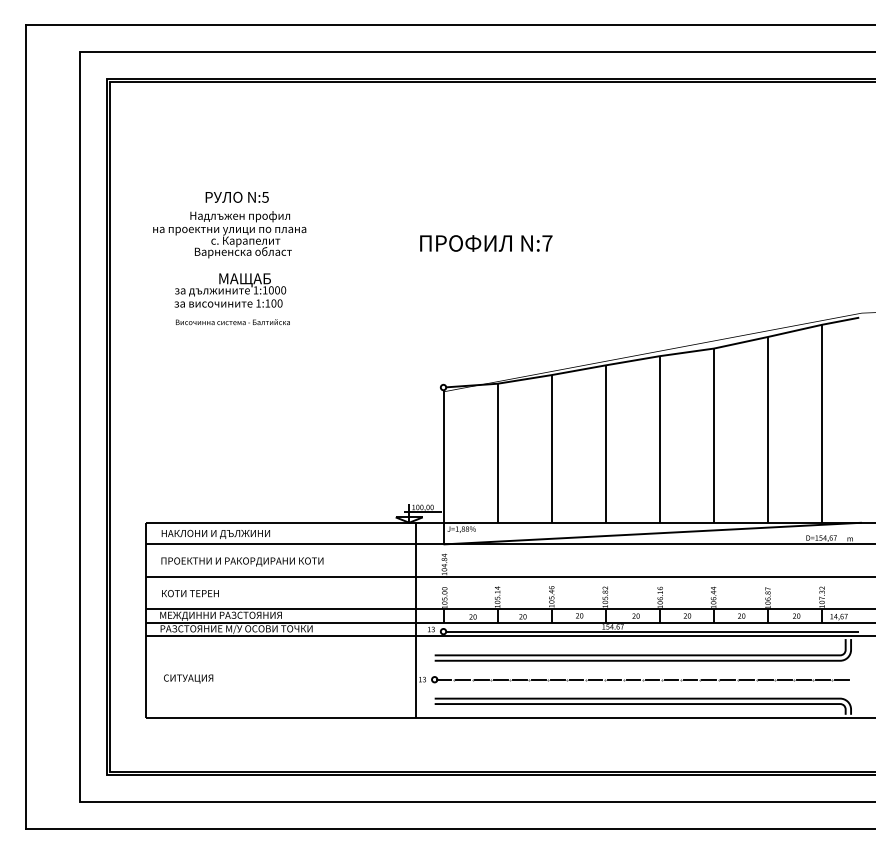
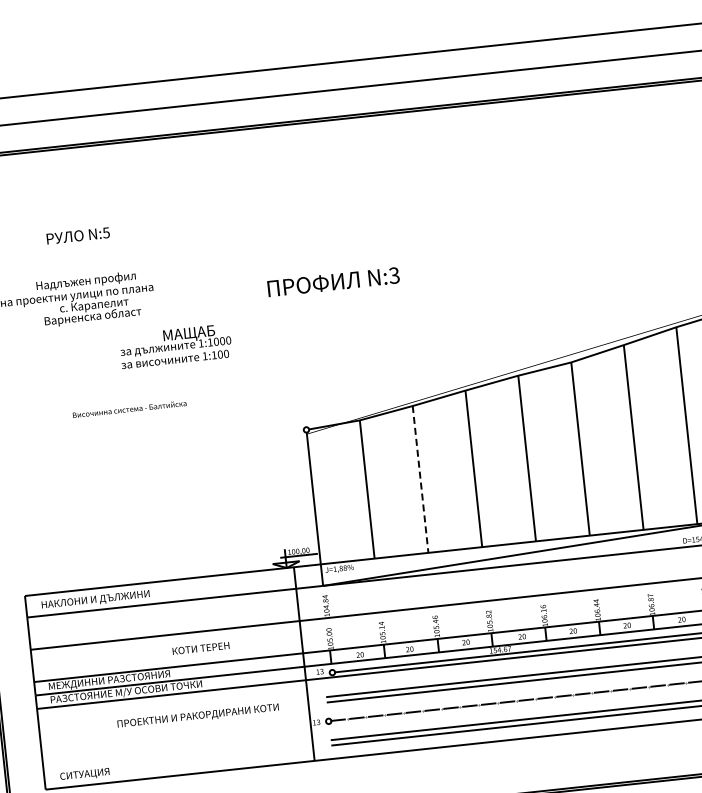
text: (236, 196) -> (77, 235), moved
text: (547, 243) -> (394, 275), N:7 -> N:3
text: (230, 290) -> (175, 346), moved
text: (232, 322) -> (129, 409), moved
line: (551, 448) -> (420, 479), solid -> dashed
text: (242, 561) -> (198, 715), moved
text: (190, 593) -> (201, 648), moved
text: (188, 678) -> (84, 774), moved

